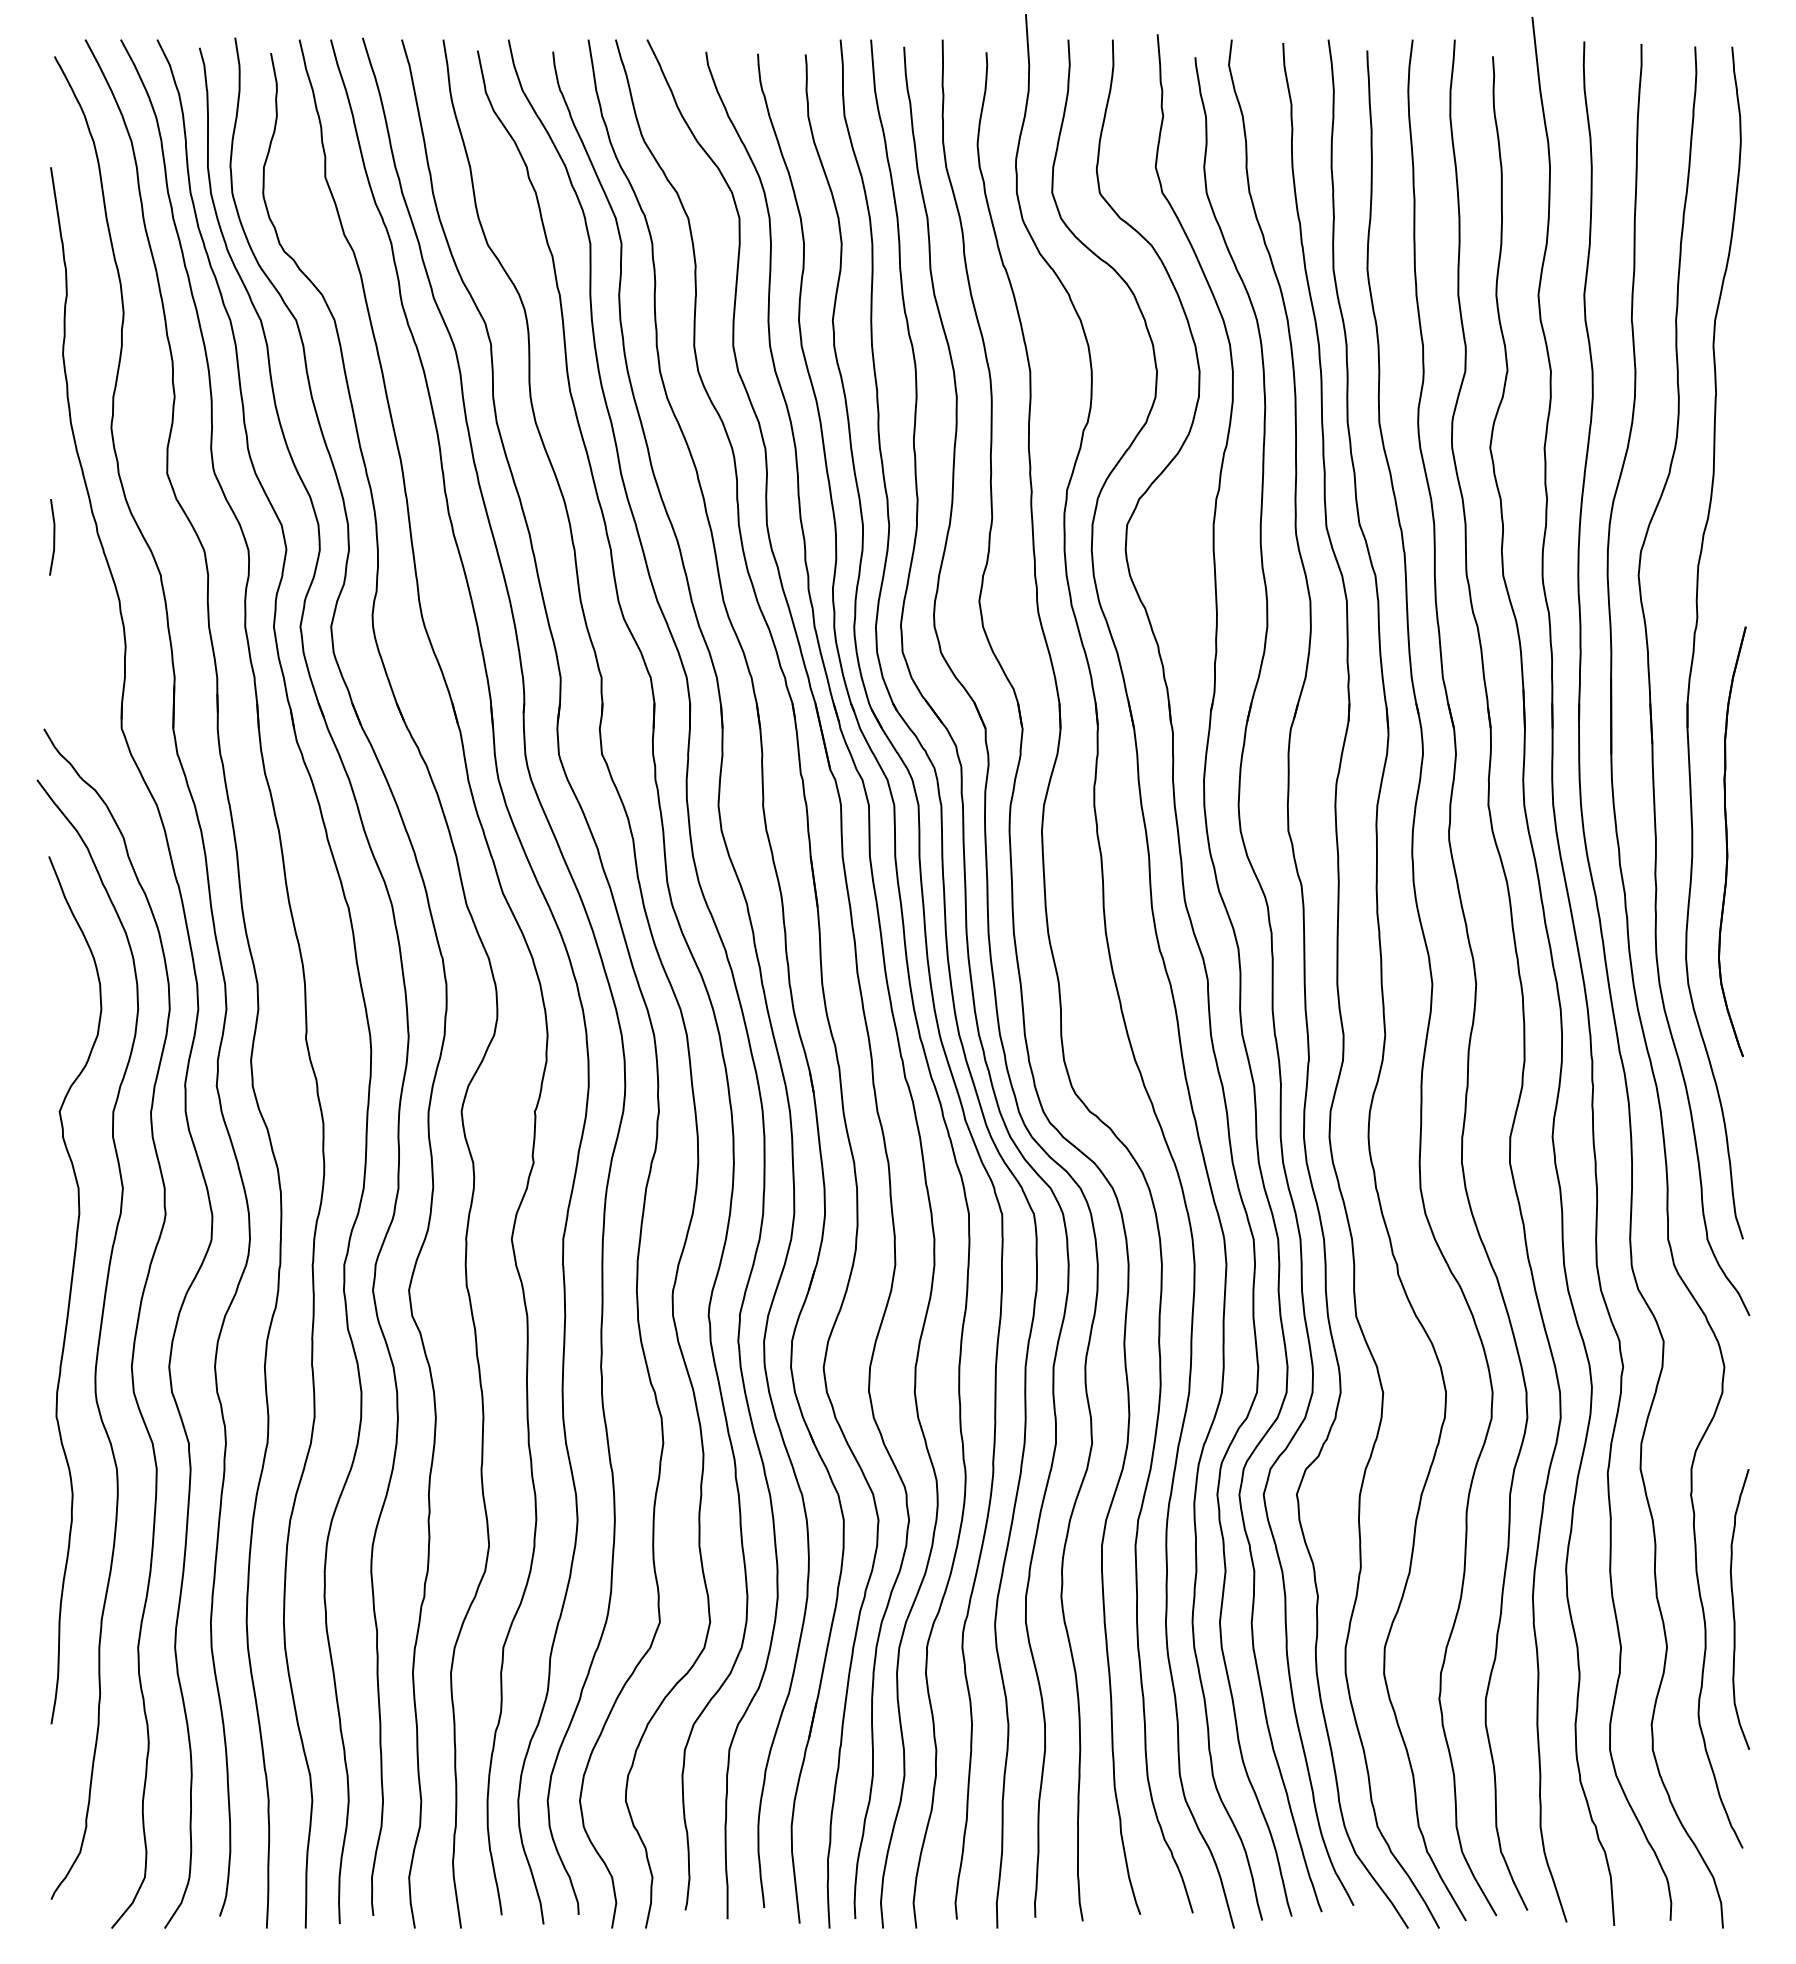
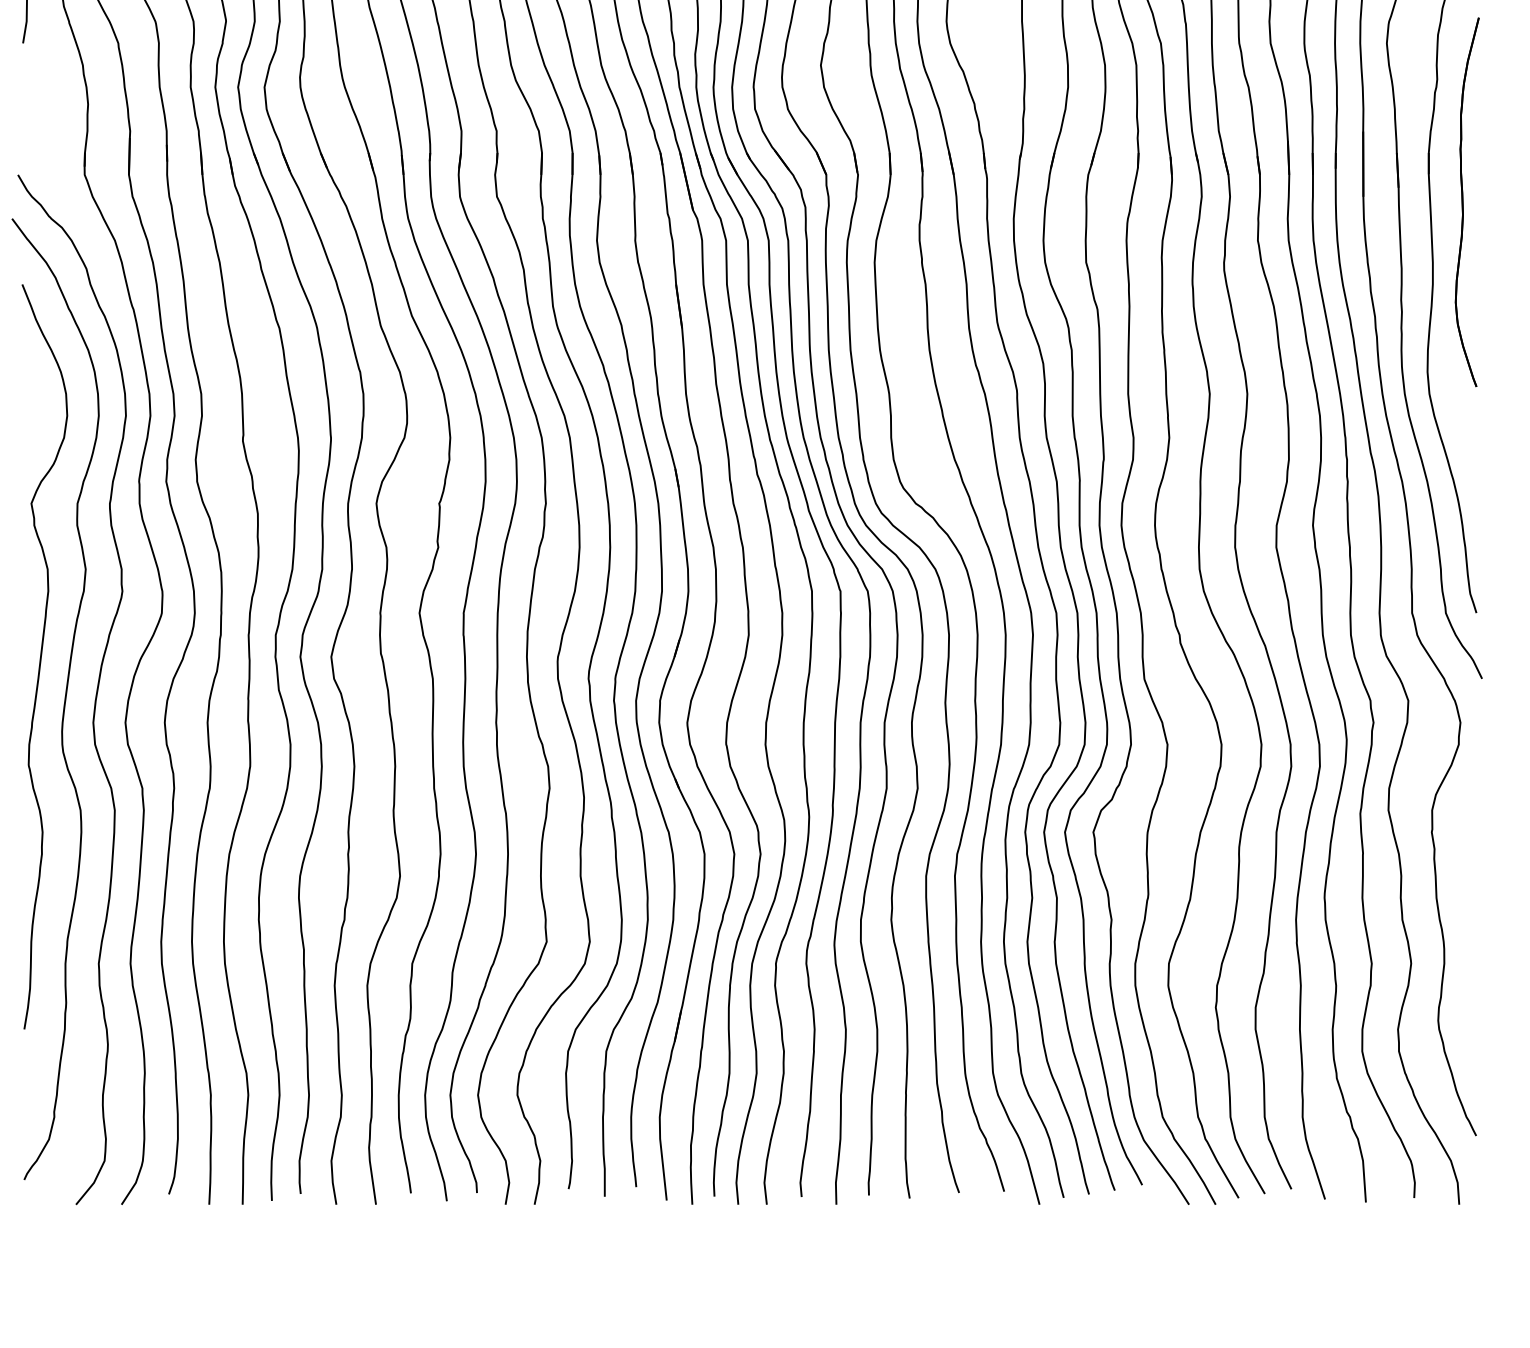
part: (1732, 841) -> (1467, 202), moved
curve: (1734, 1609) -> (1469, 930), removed

